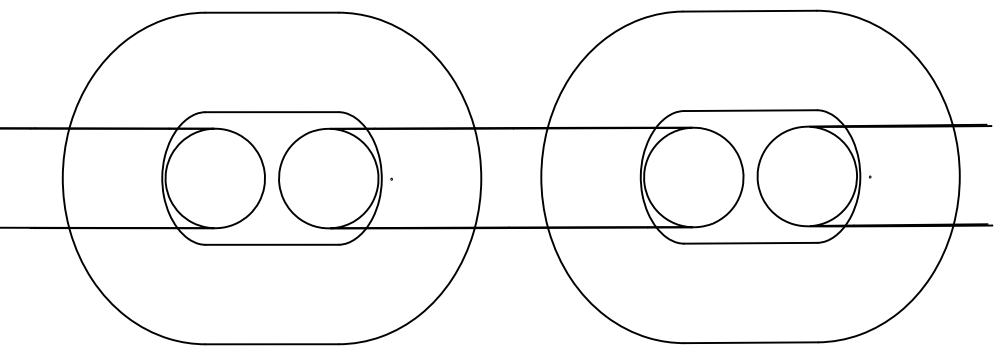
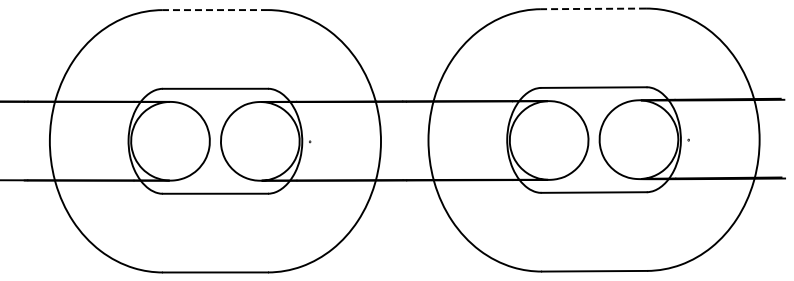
line: (749, 10) -> (593, 8), solid -> dashed
line: (272, 13) -> (215, 10), solid -> dashed

